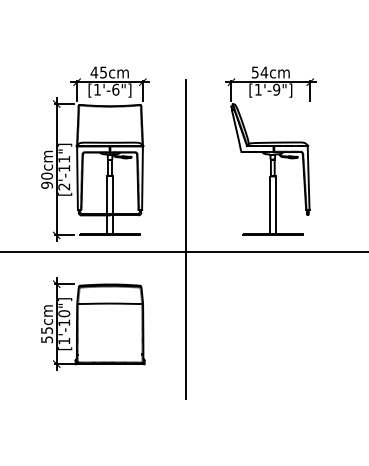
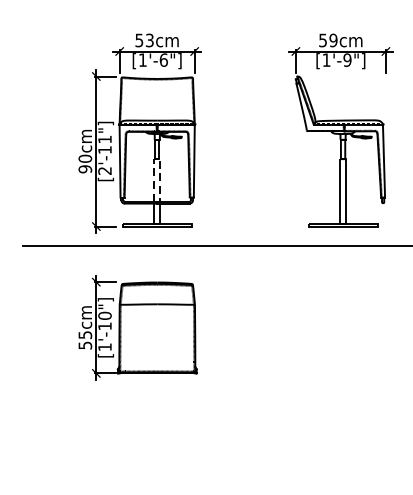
text: (98, 72) -> (144, 40), 45cm -> 53cm
text: (264, 72) -> (333, 40), 54cm -> 59cm
line: (110, 176) -> (157, 159), solid -> dashed
line: (186, 239) -> (244, 231), removed

